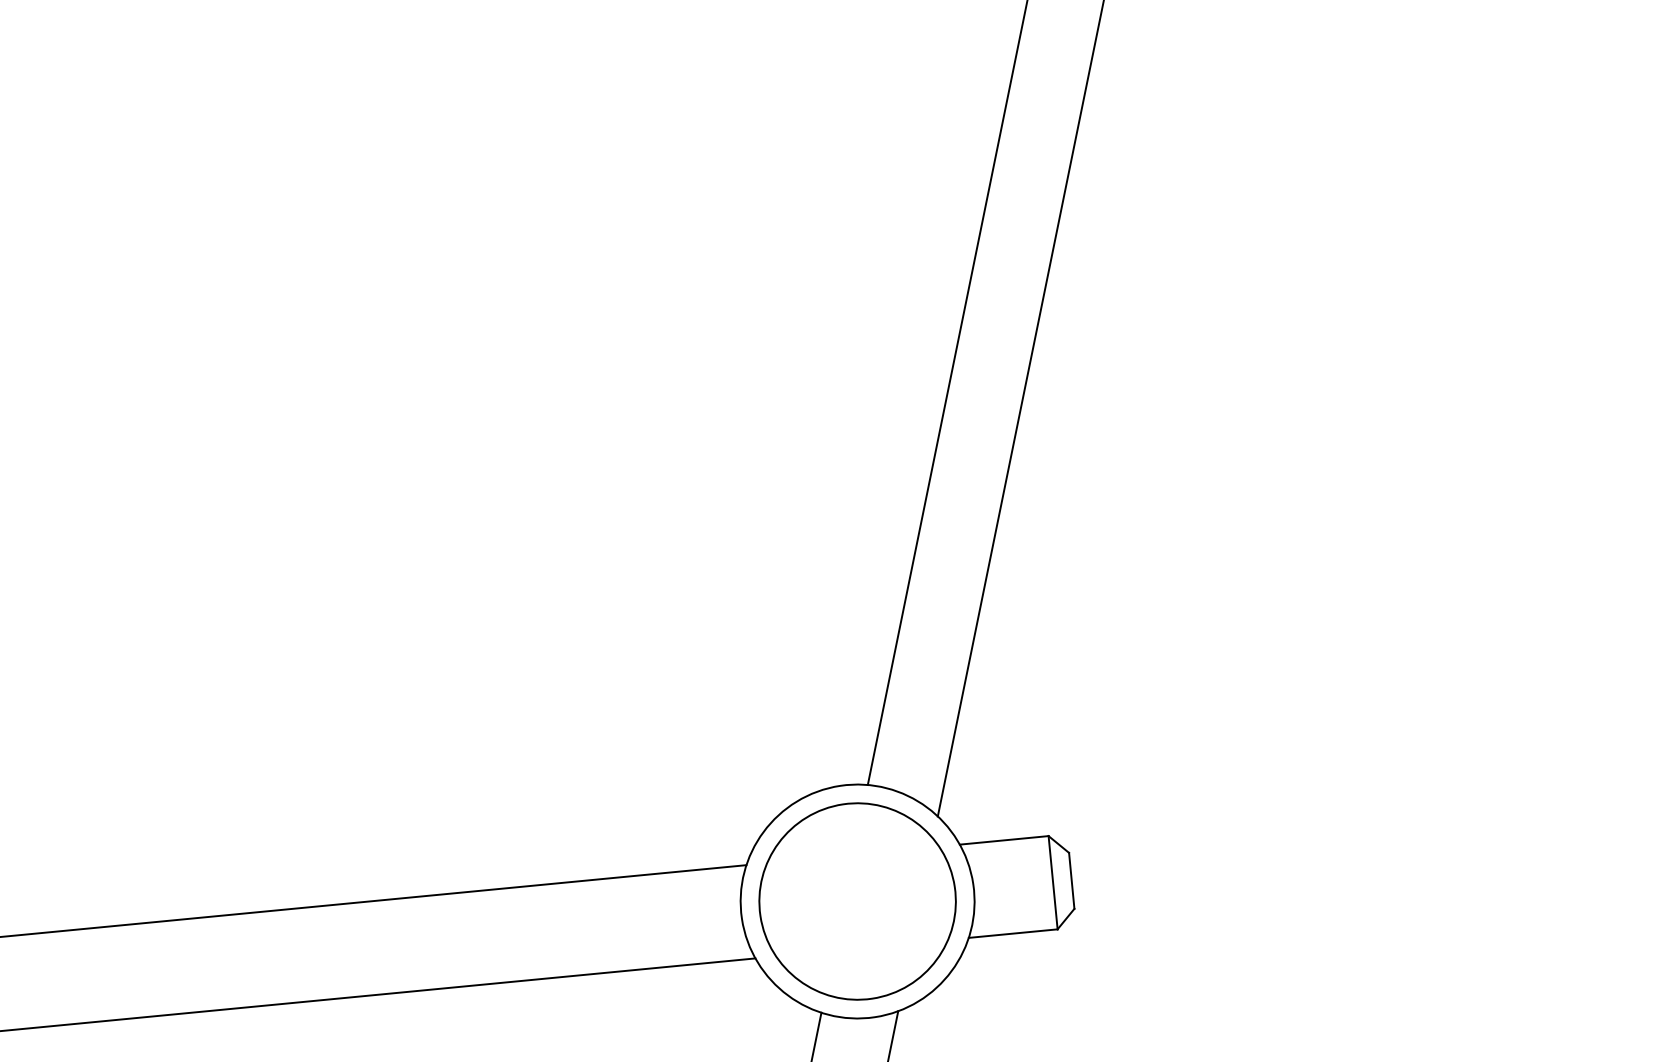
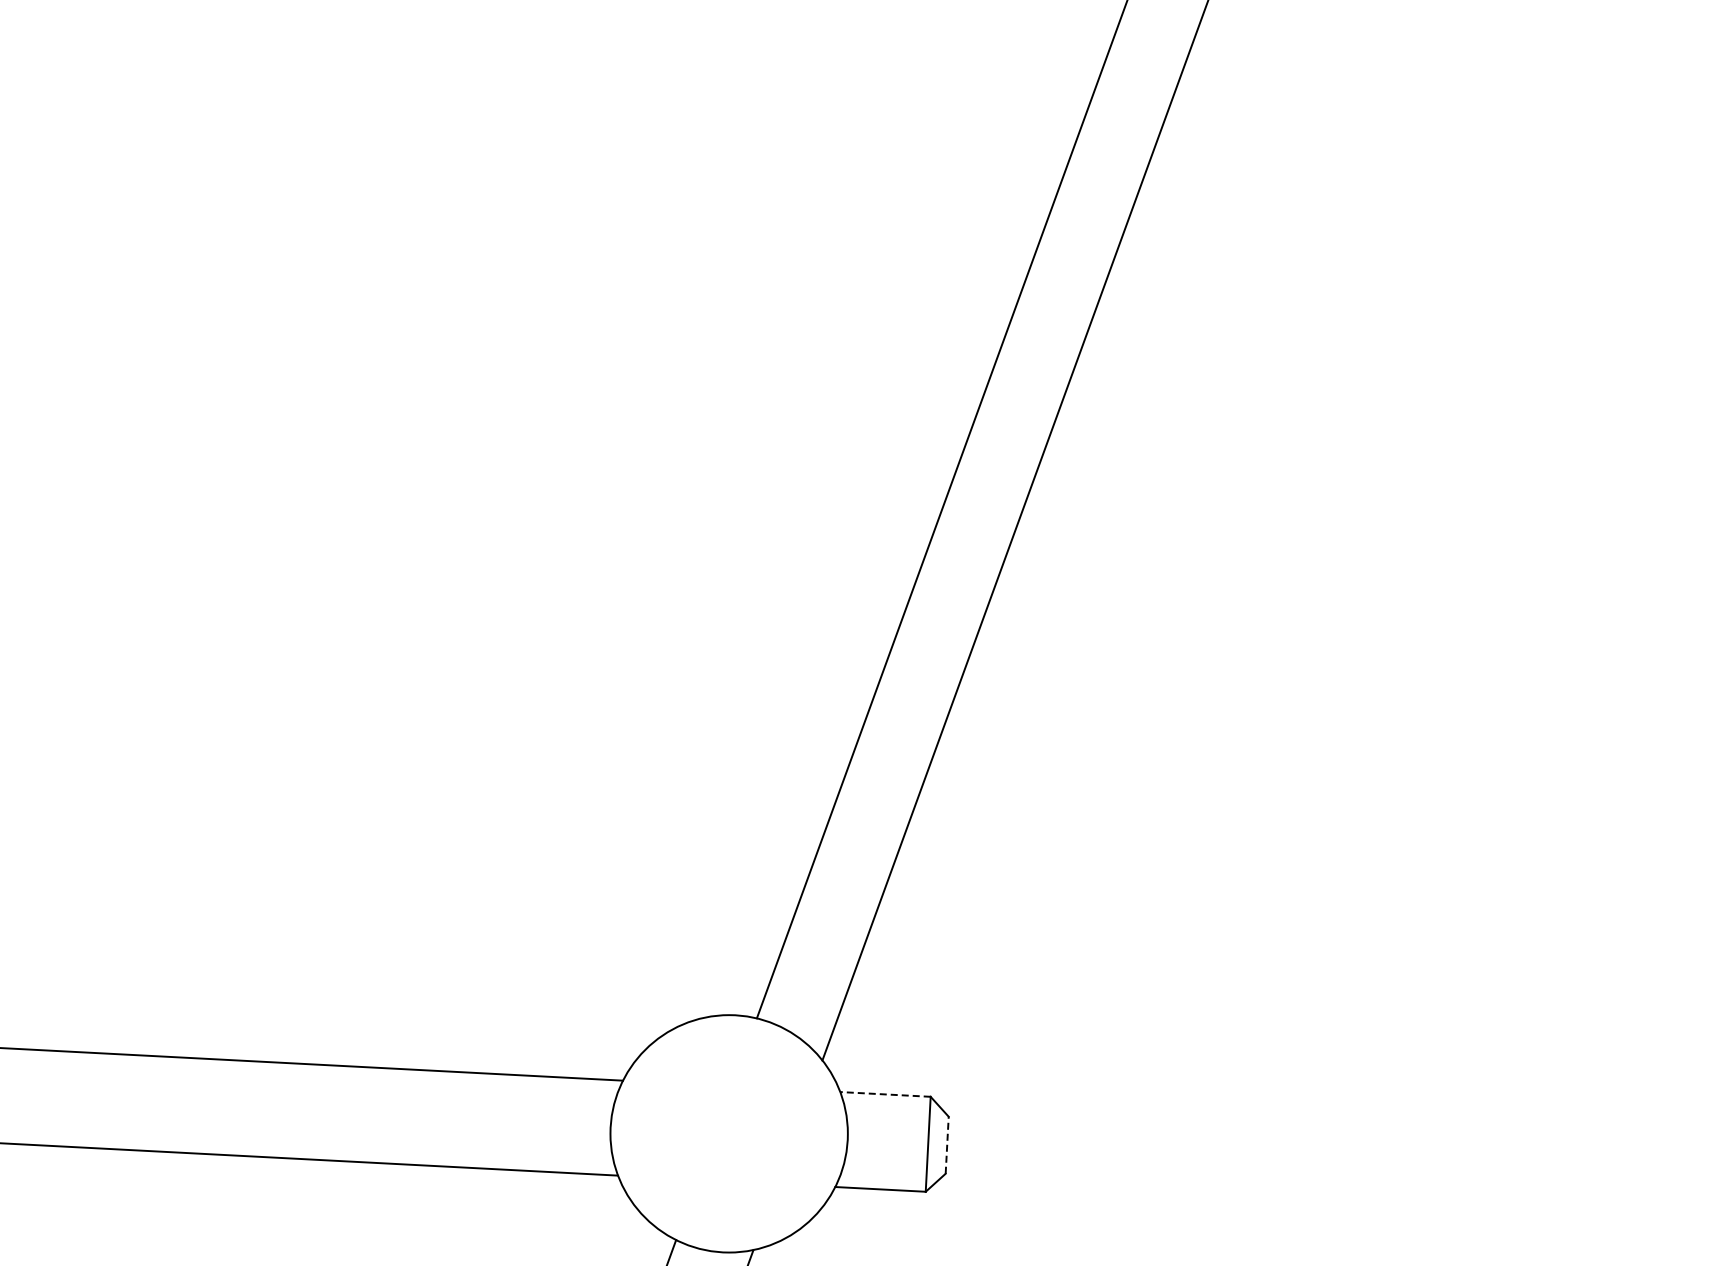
line: (1003, 840) -> (884, 1094), solid -> dashed
line: (1072, 881) -> (947, 1145), solid -> dashed
circle: (856, 901) -> (728, 1133), removed

